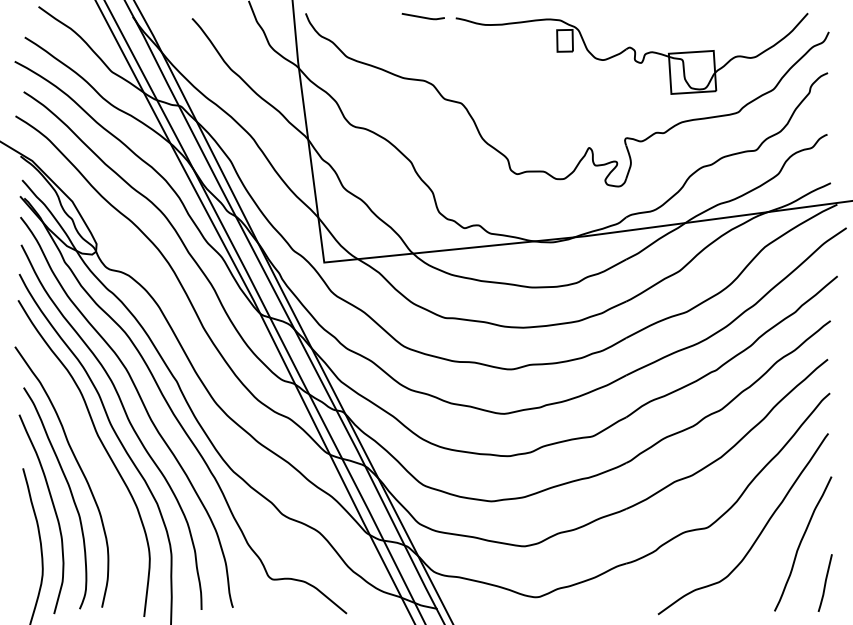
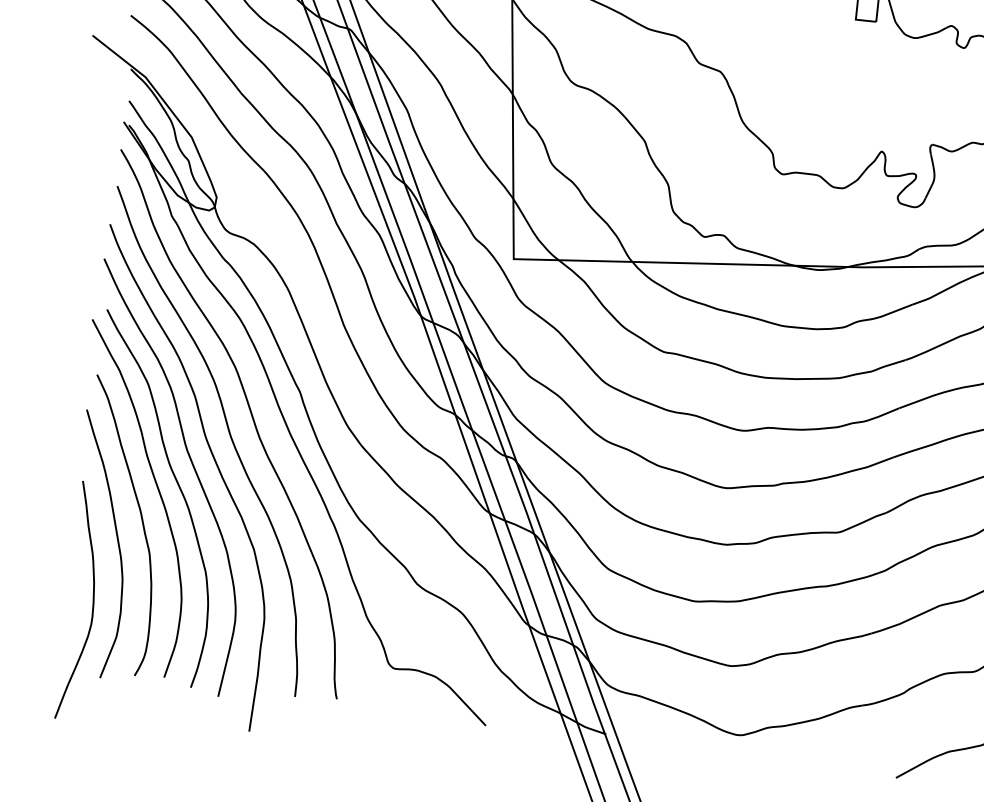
curve: (93, 462) -> (176, 484), added

